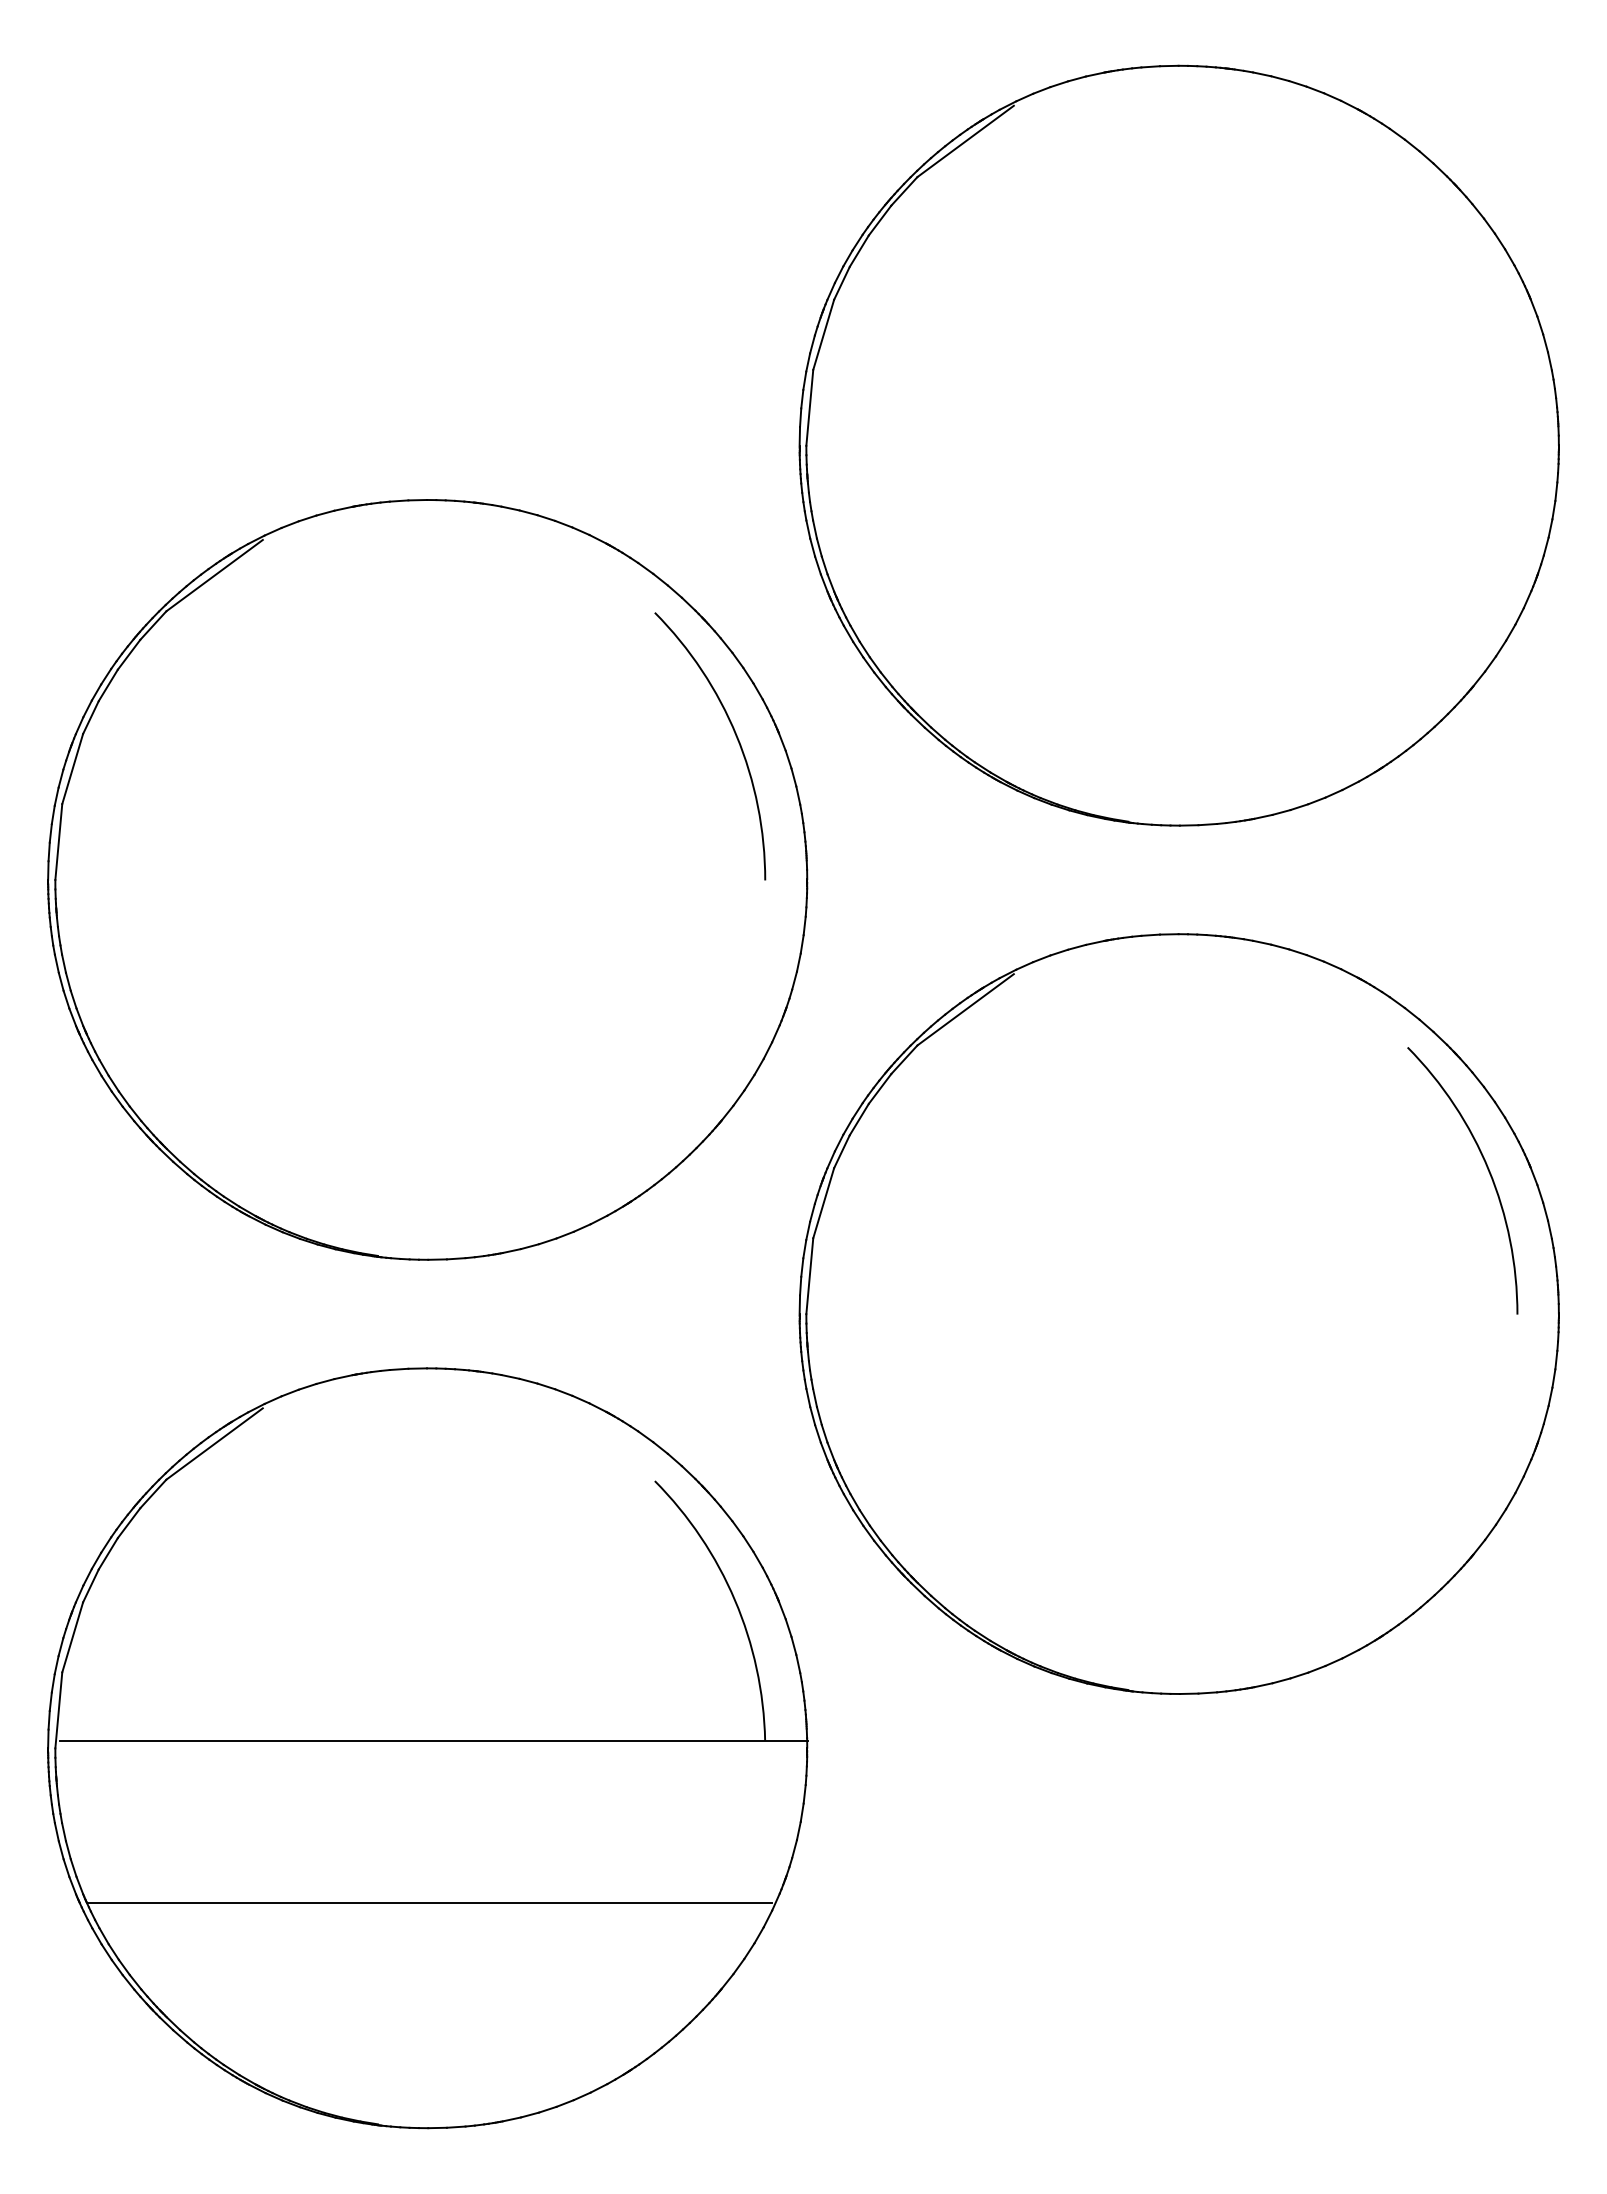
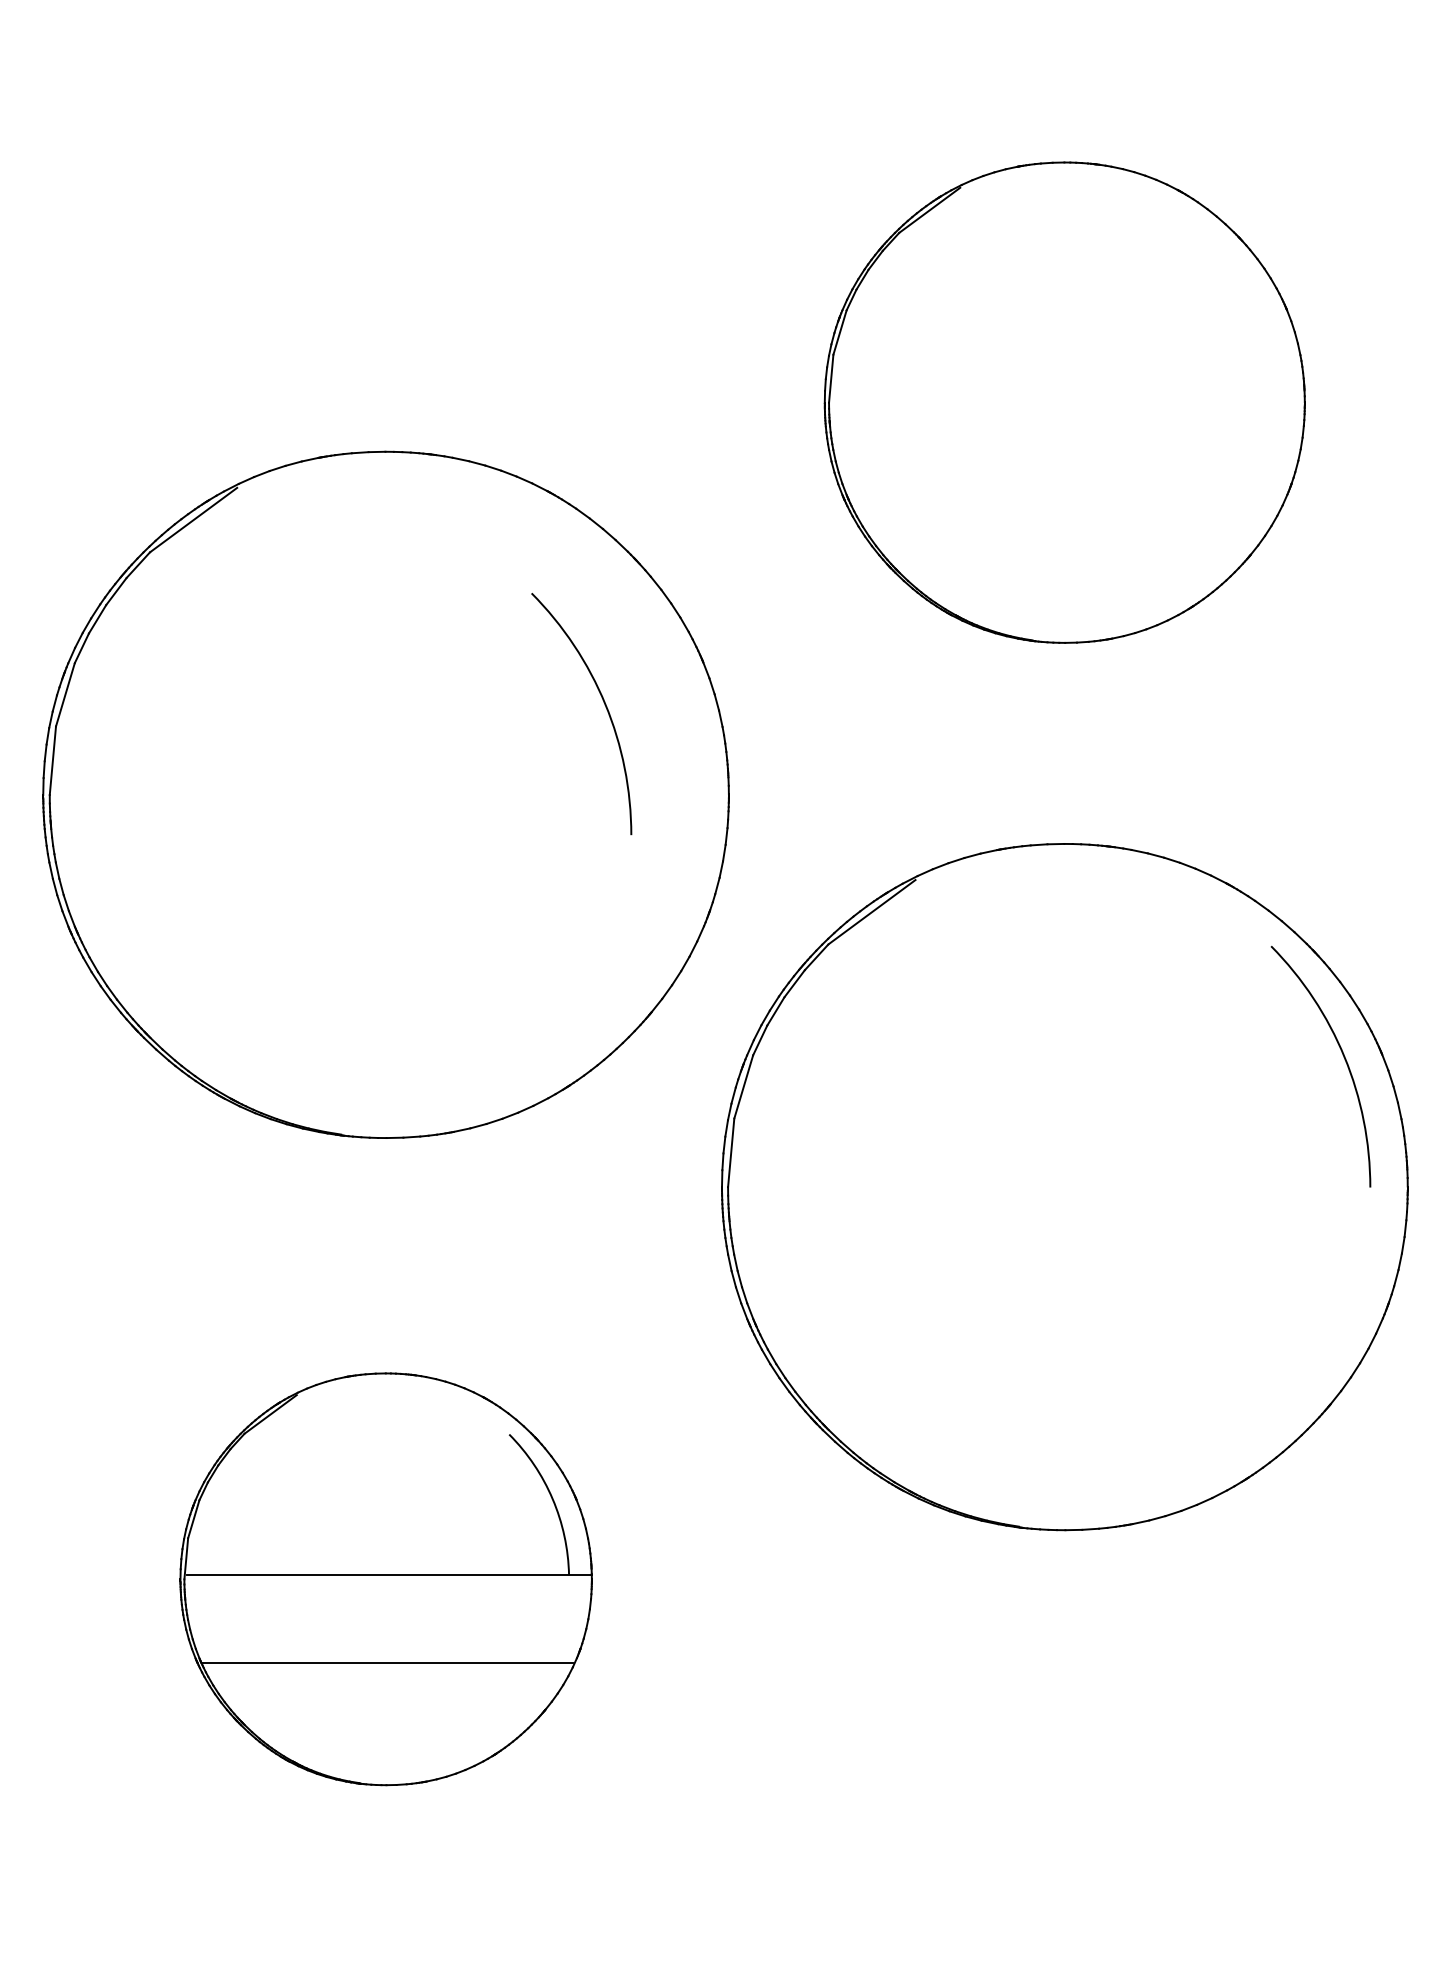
part: (1178, 445) -> (1064, 402), size x0.7
arc: (735, 736) -> (604, 705), moved
part: (427, 1748) -> (385, 1579), size x0.6

